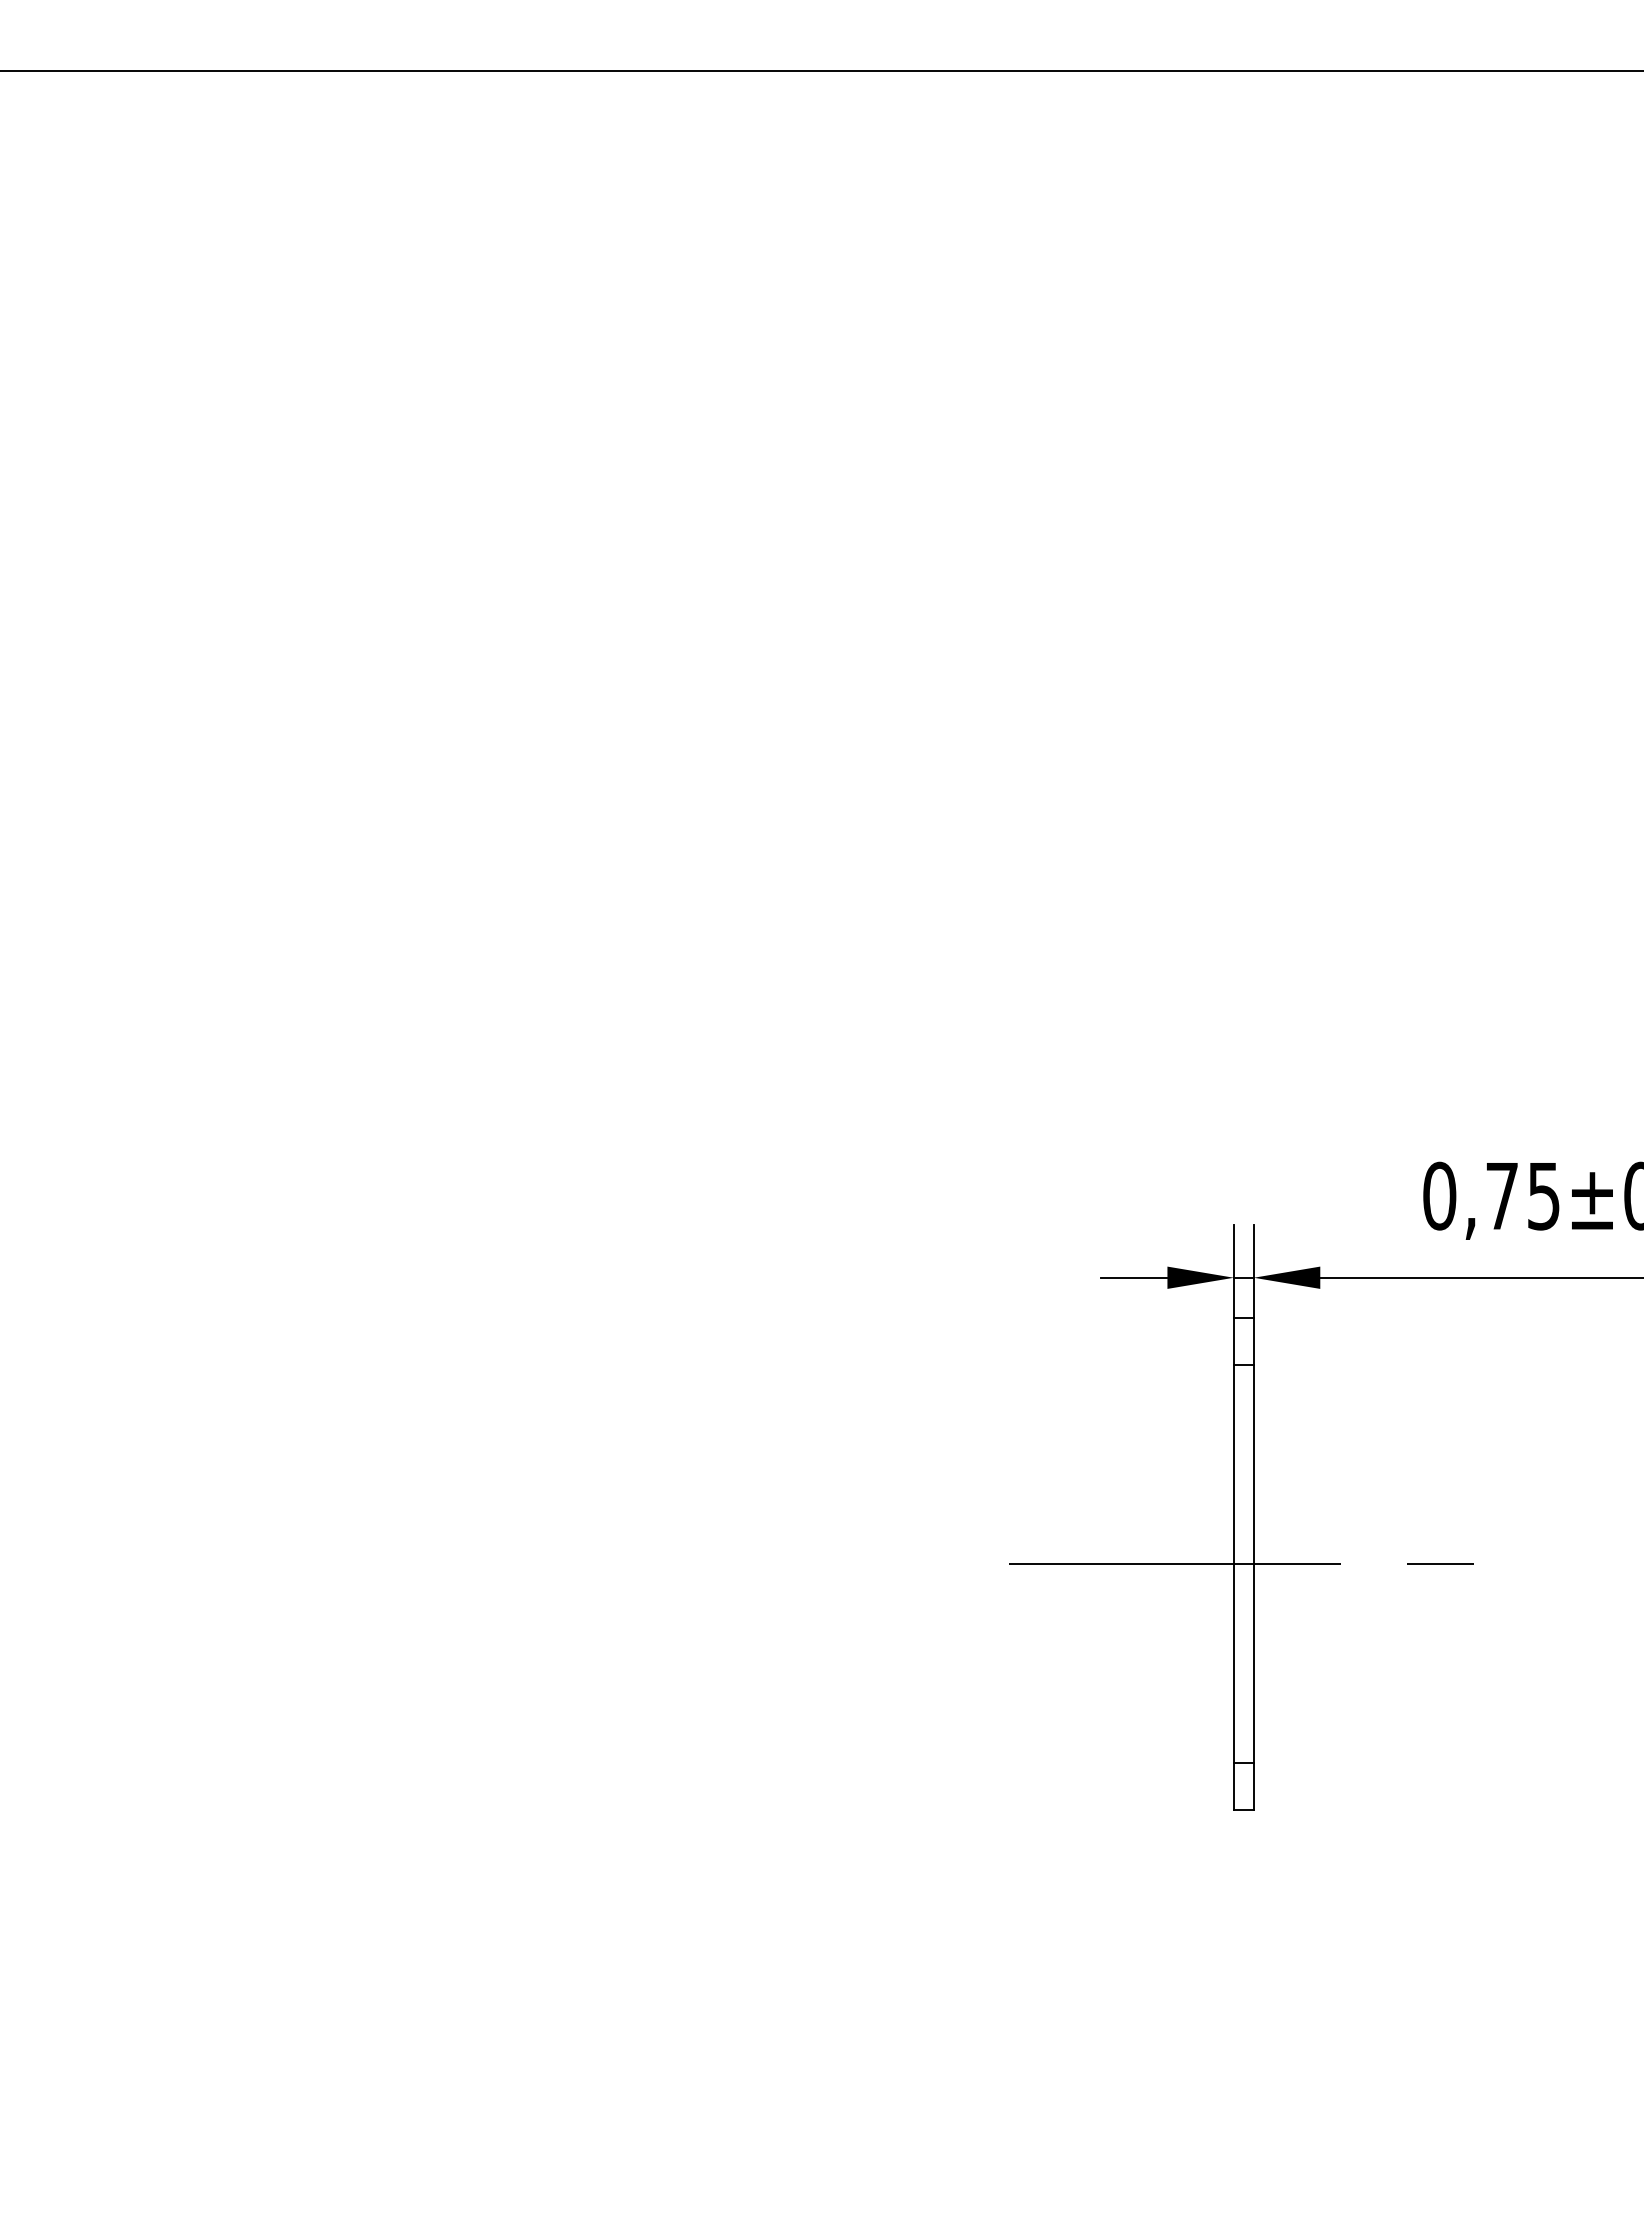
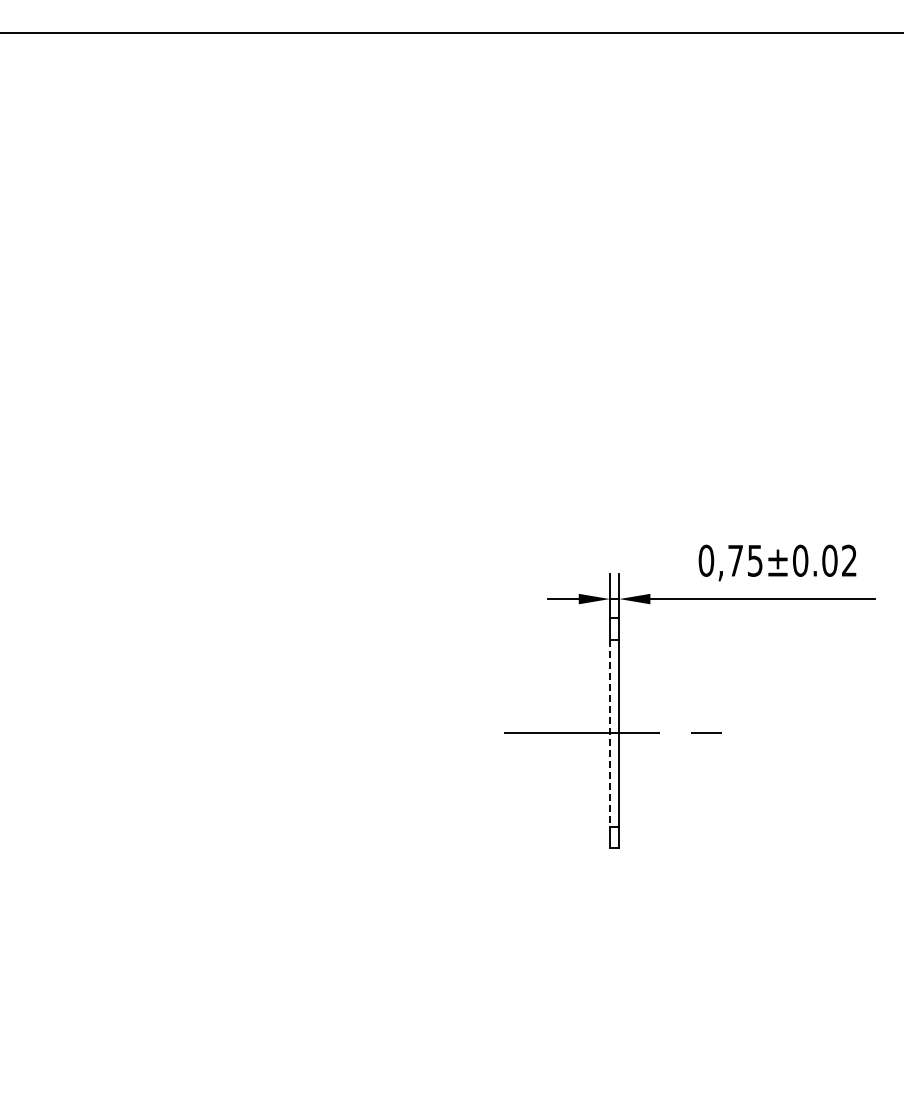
line: (1232, 1564) -> (609, 733), solid -> dashed

